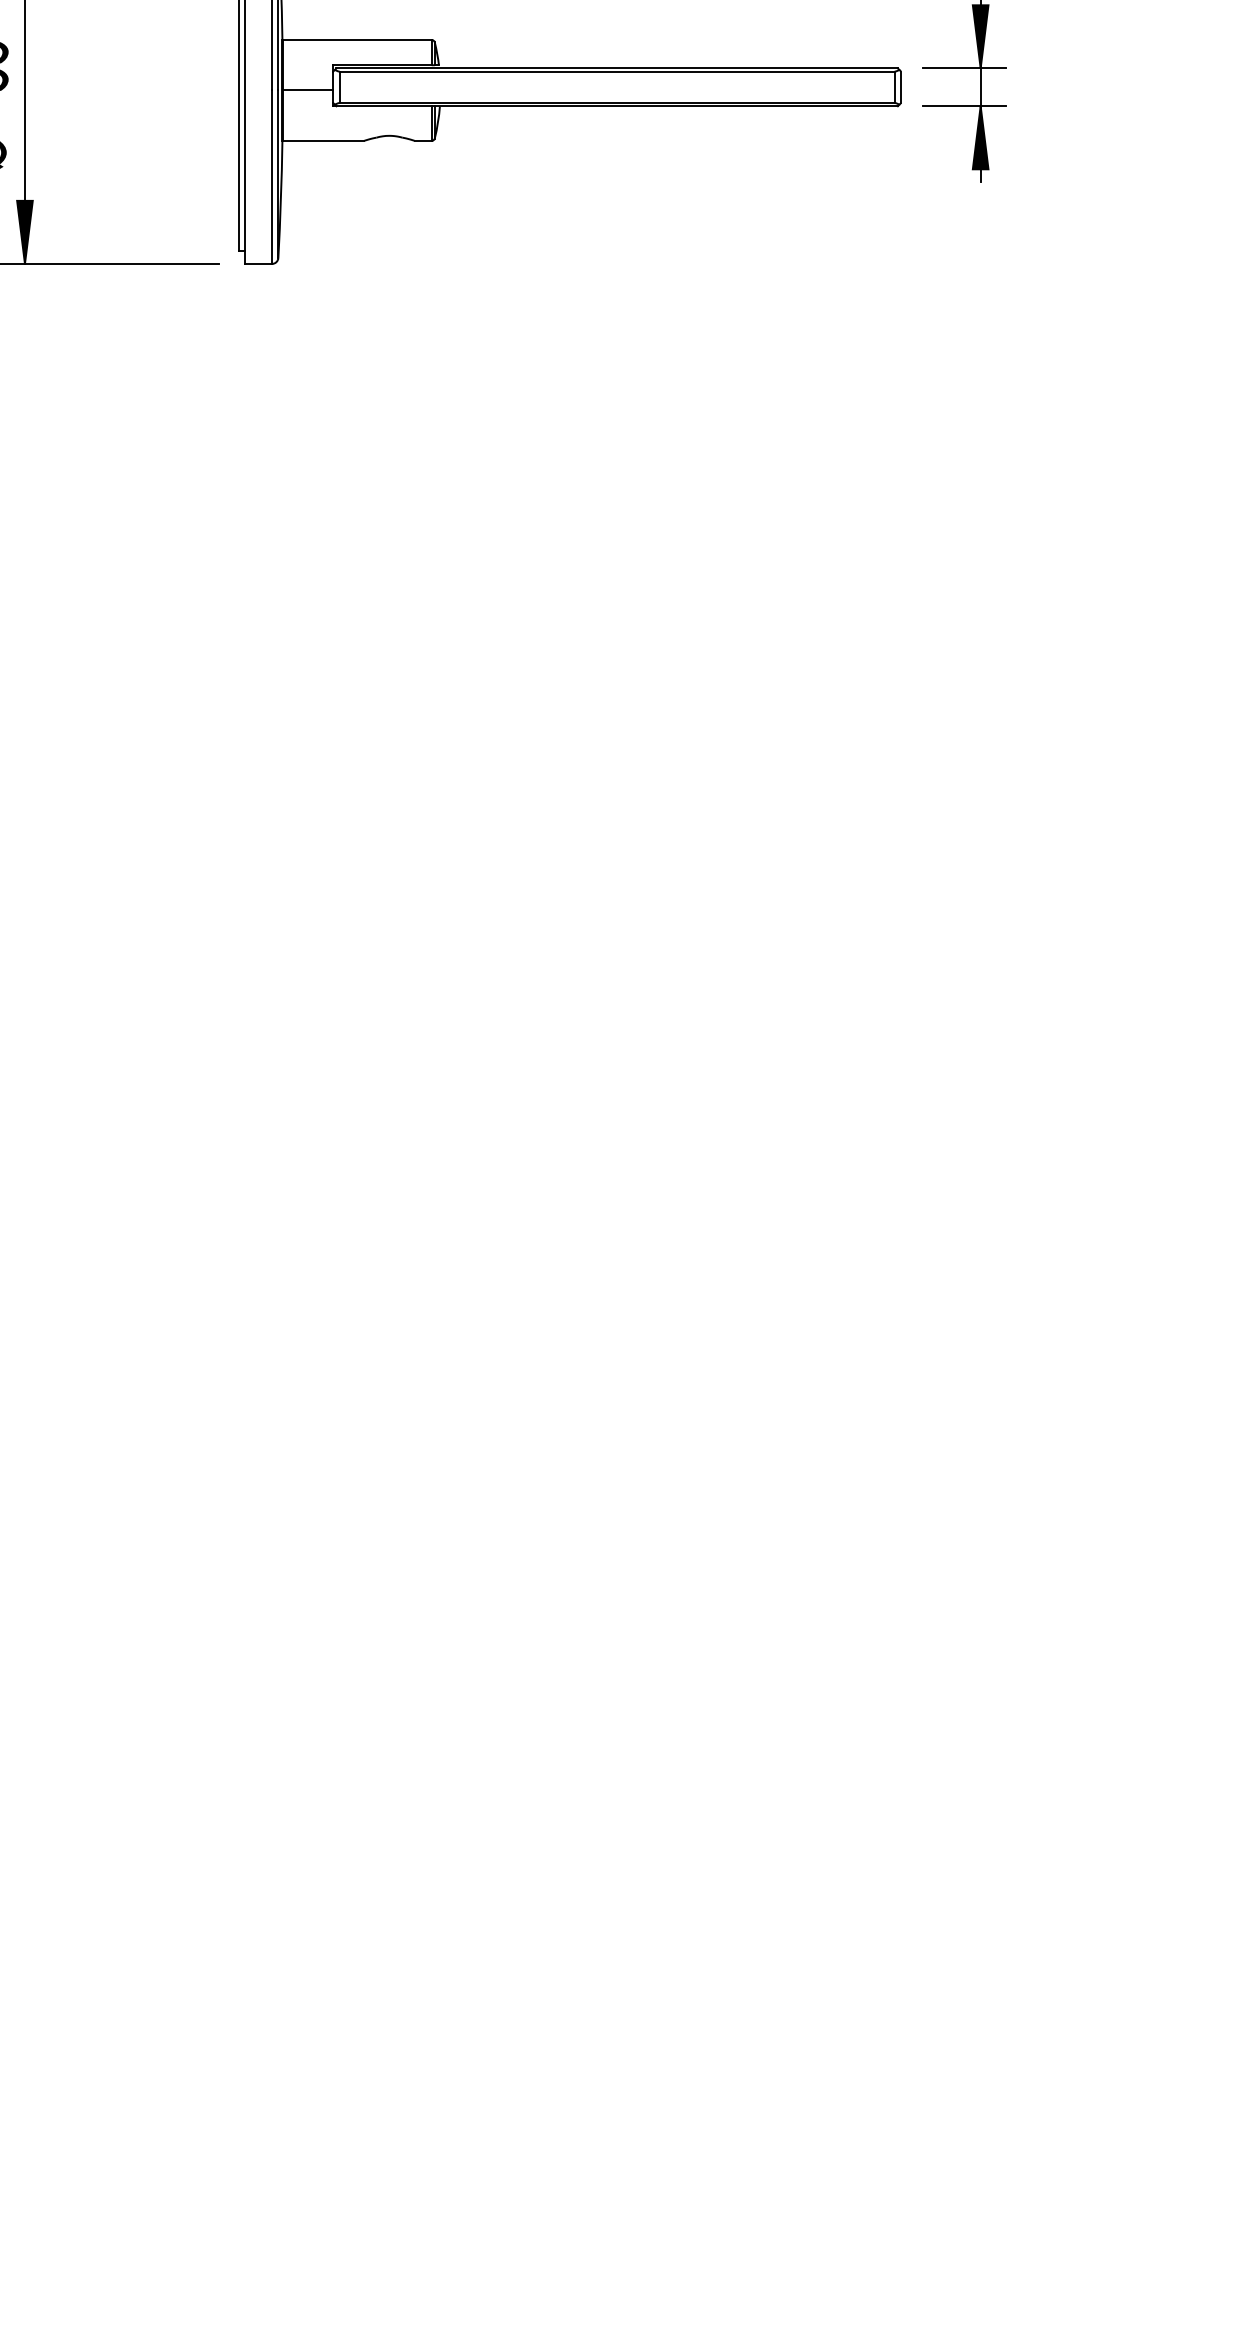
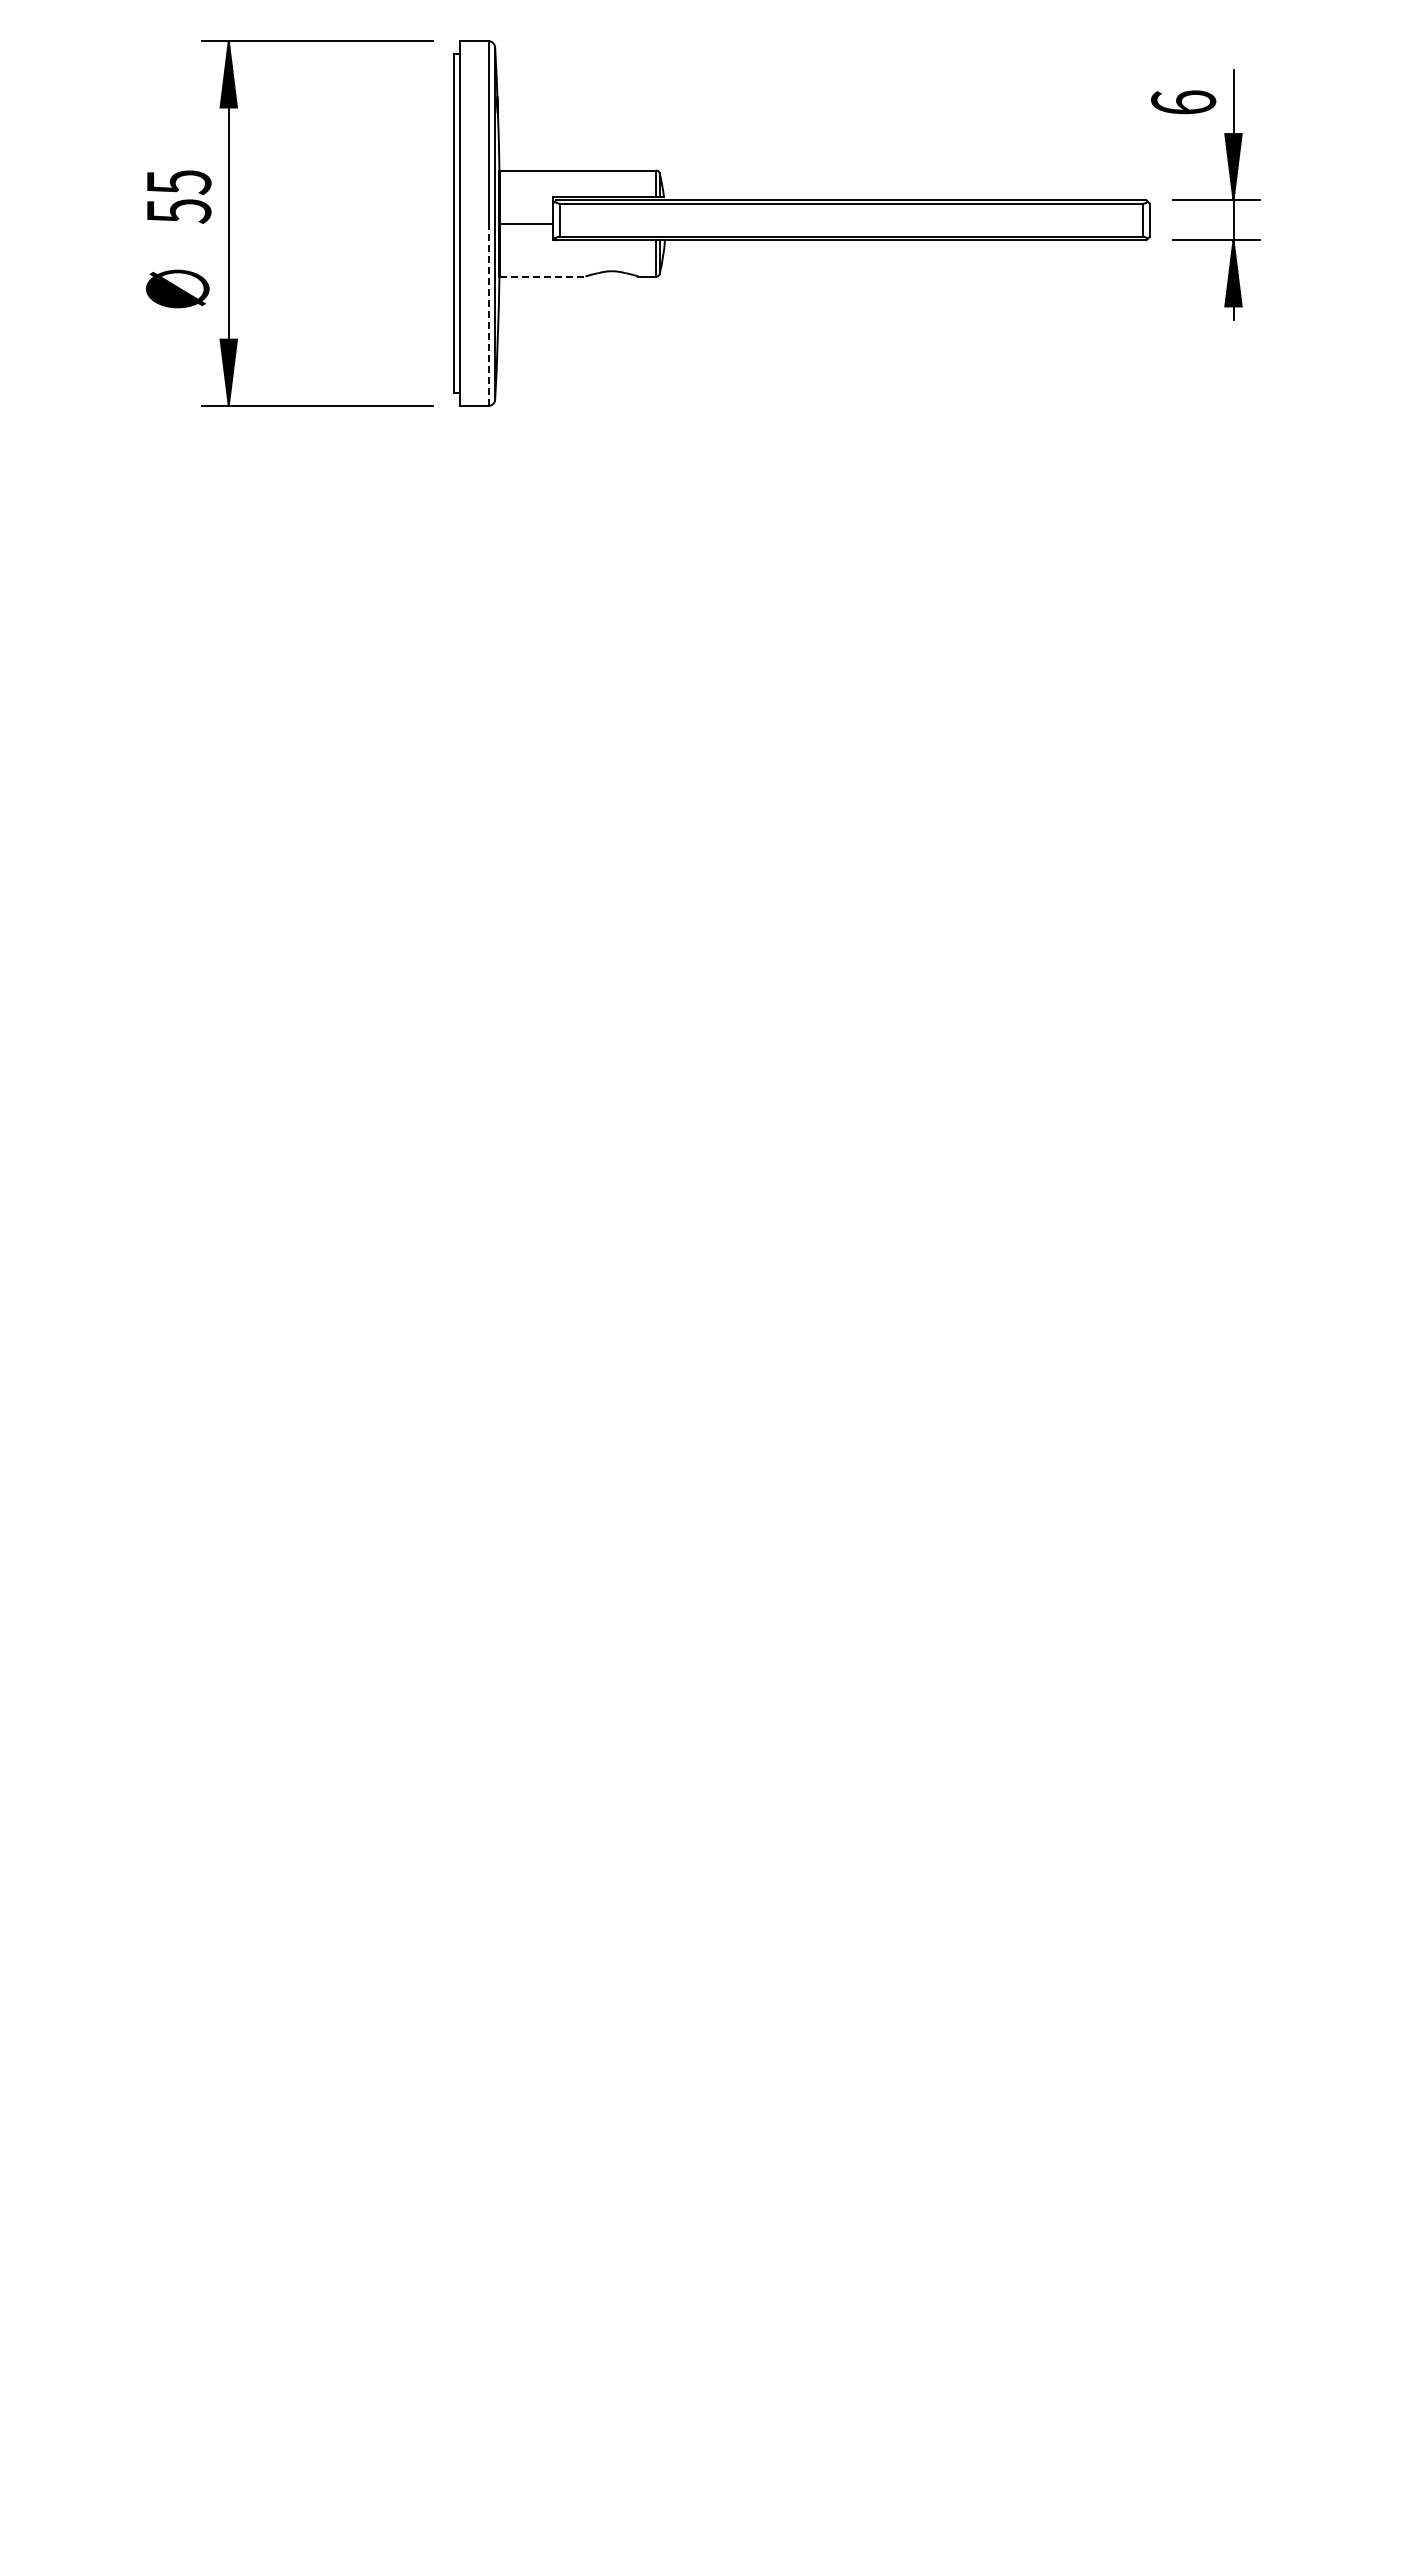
line: (323, 140) -> (542, 276), solid -> dashed
line: (272, 176) -> (488, 314), solid -> dashed

